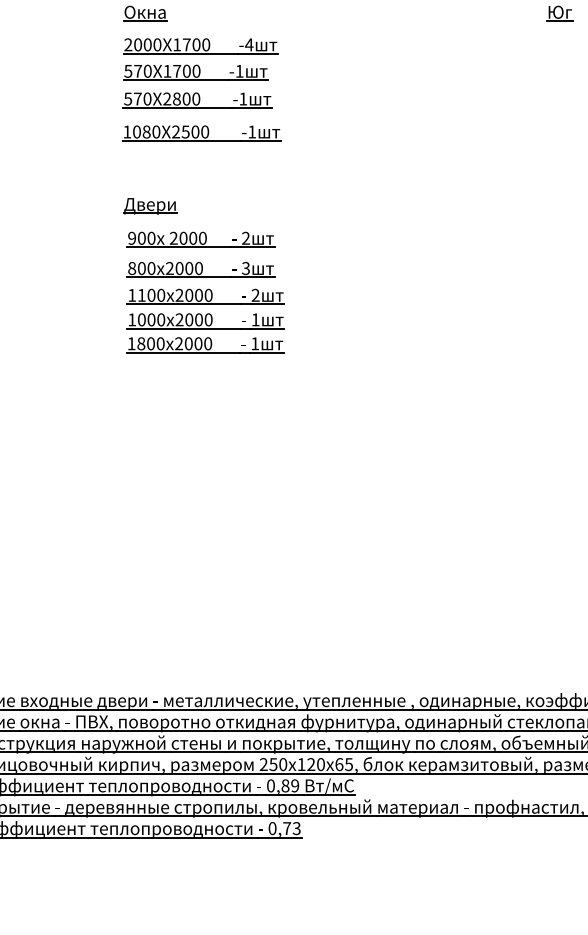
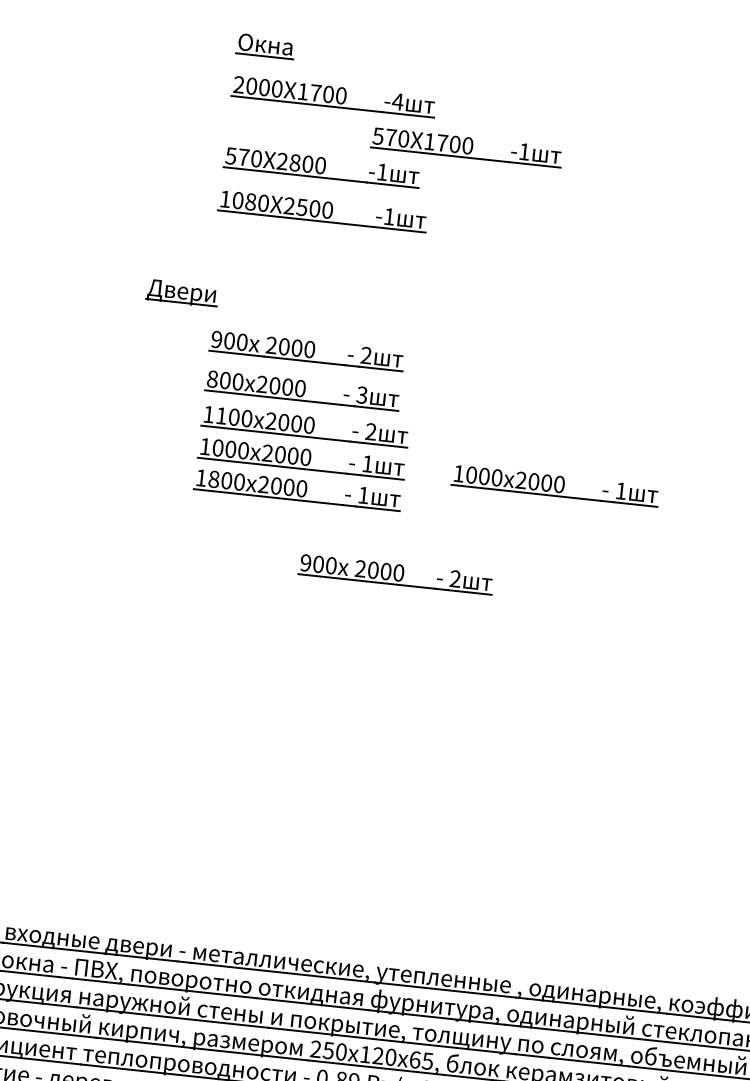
part: (195, 72) -> (466, 147), moved
part: (150, 206) -> (182, 293), moved
part: (398, 321) -> (555, 486), added
part: (285, 400) -> (395, 574), added

